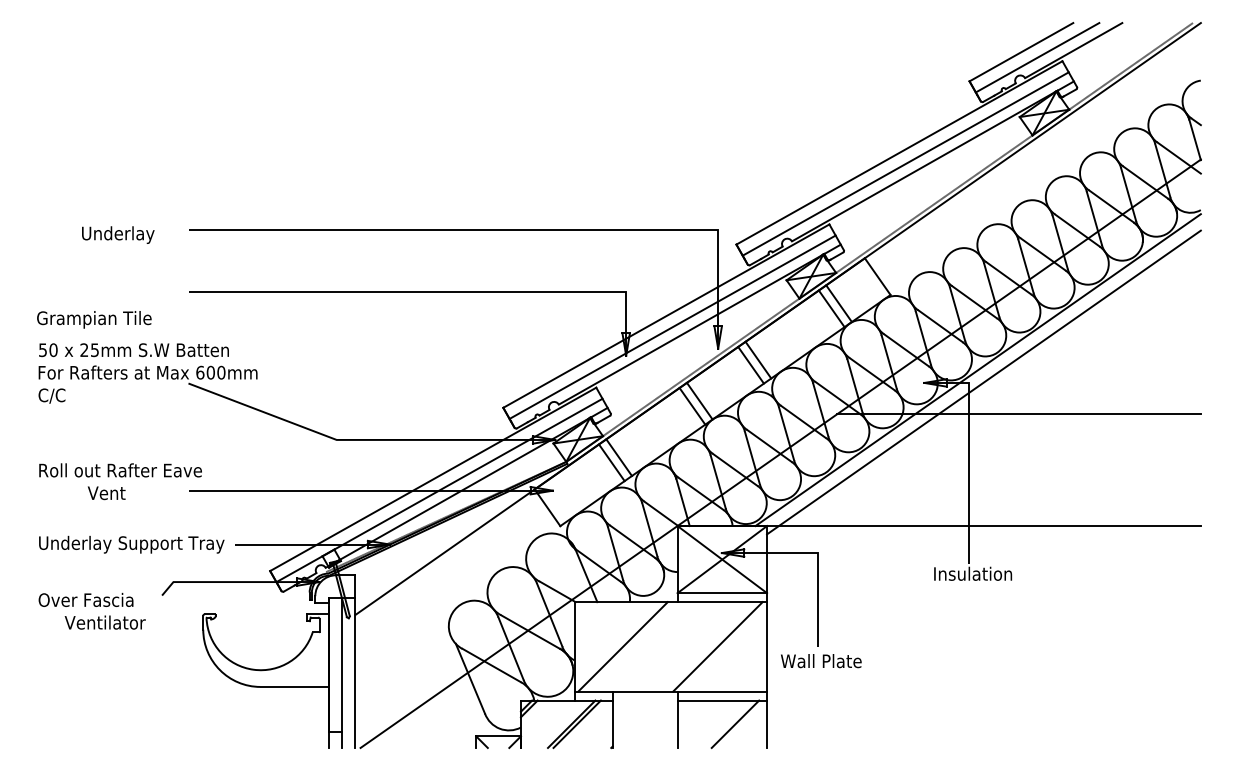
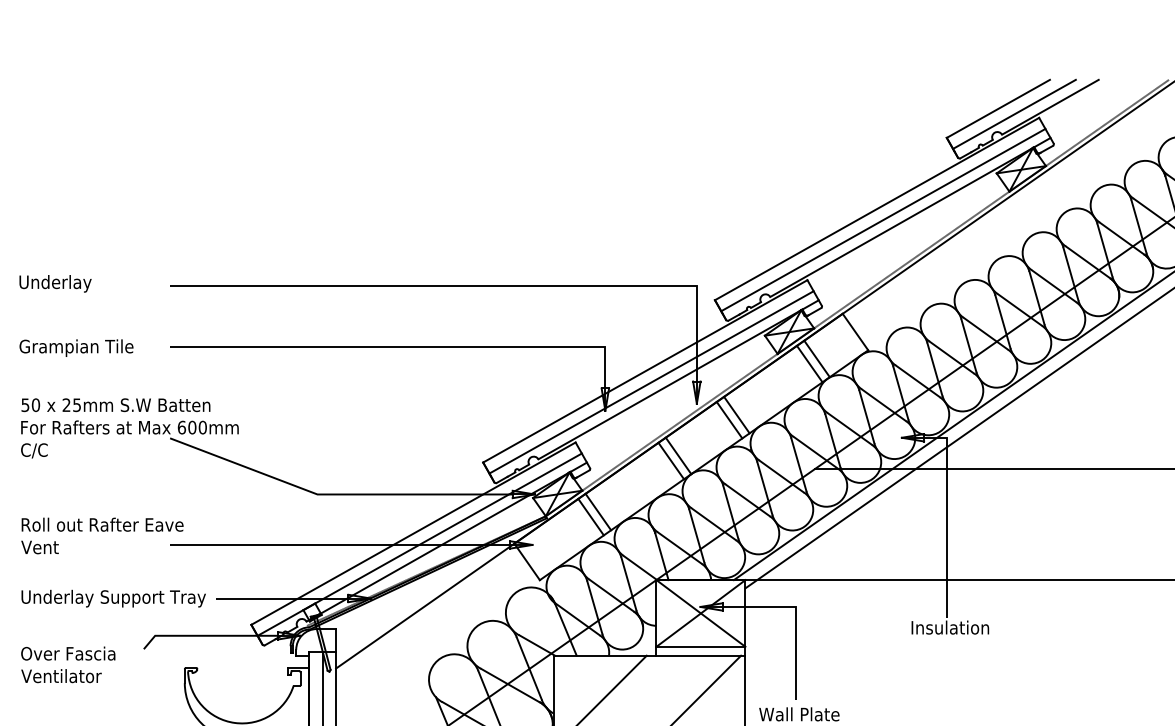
text: (118, 234) -> (55, 283), moved
text: (94, 319) -> (76, 347), moved
text: (106, 493) -> (39, 547), moved
text: (104, 622) -> (60, 675), moved

